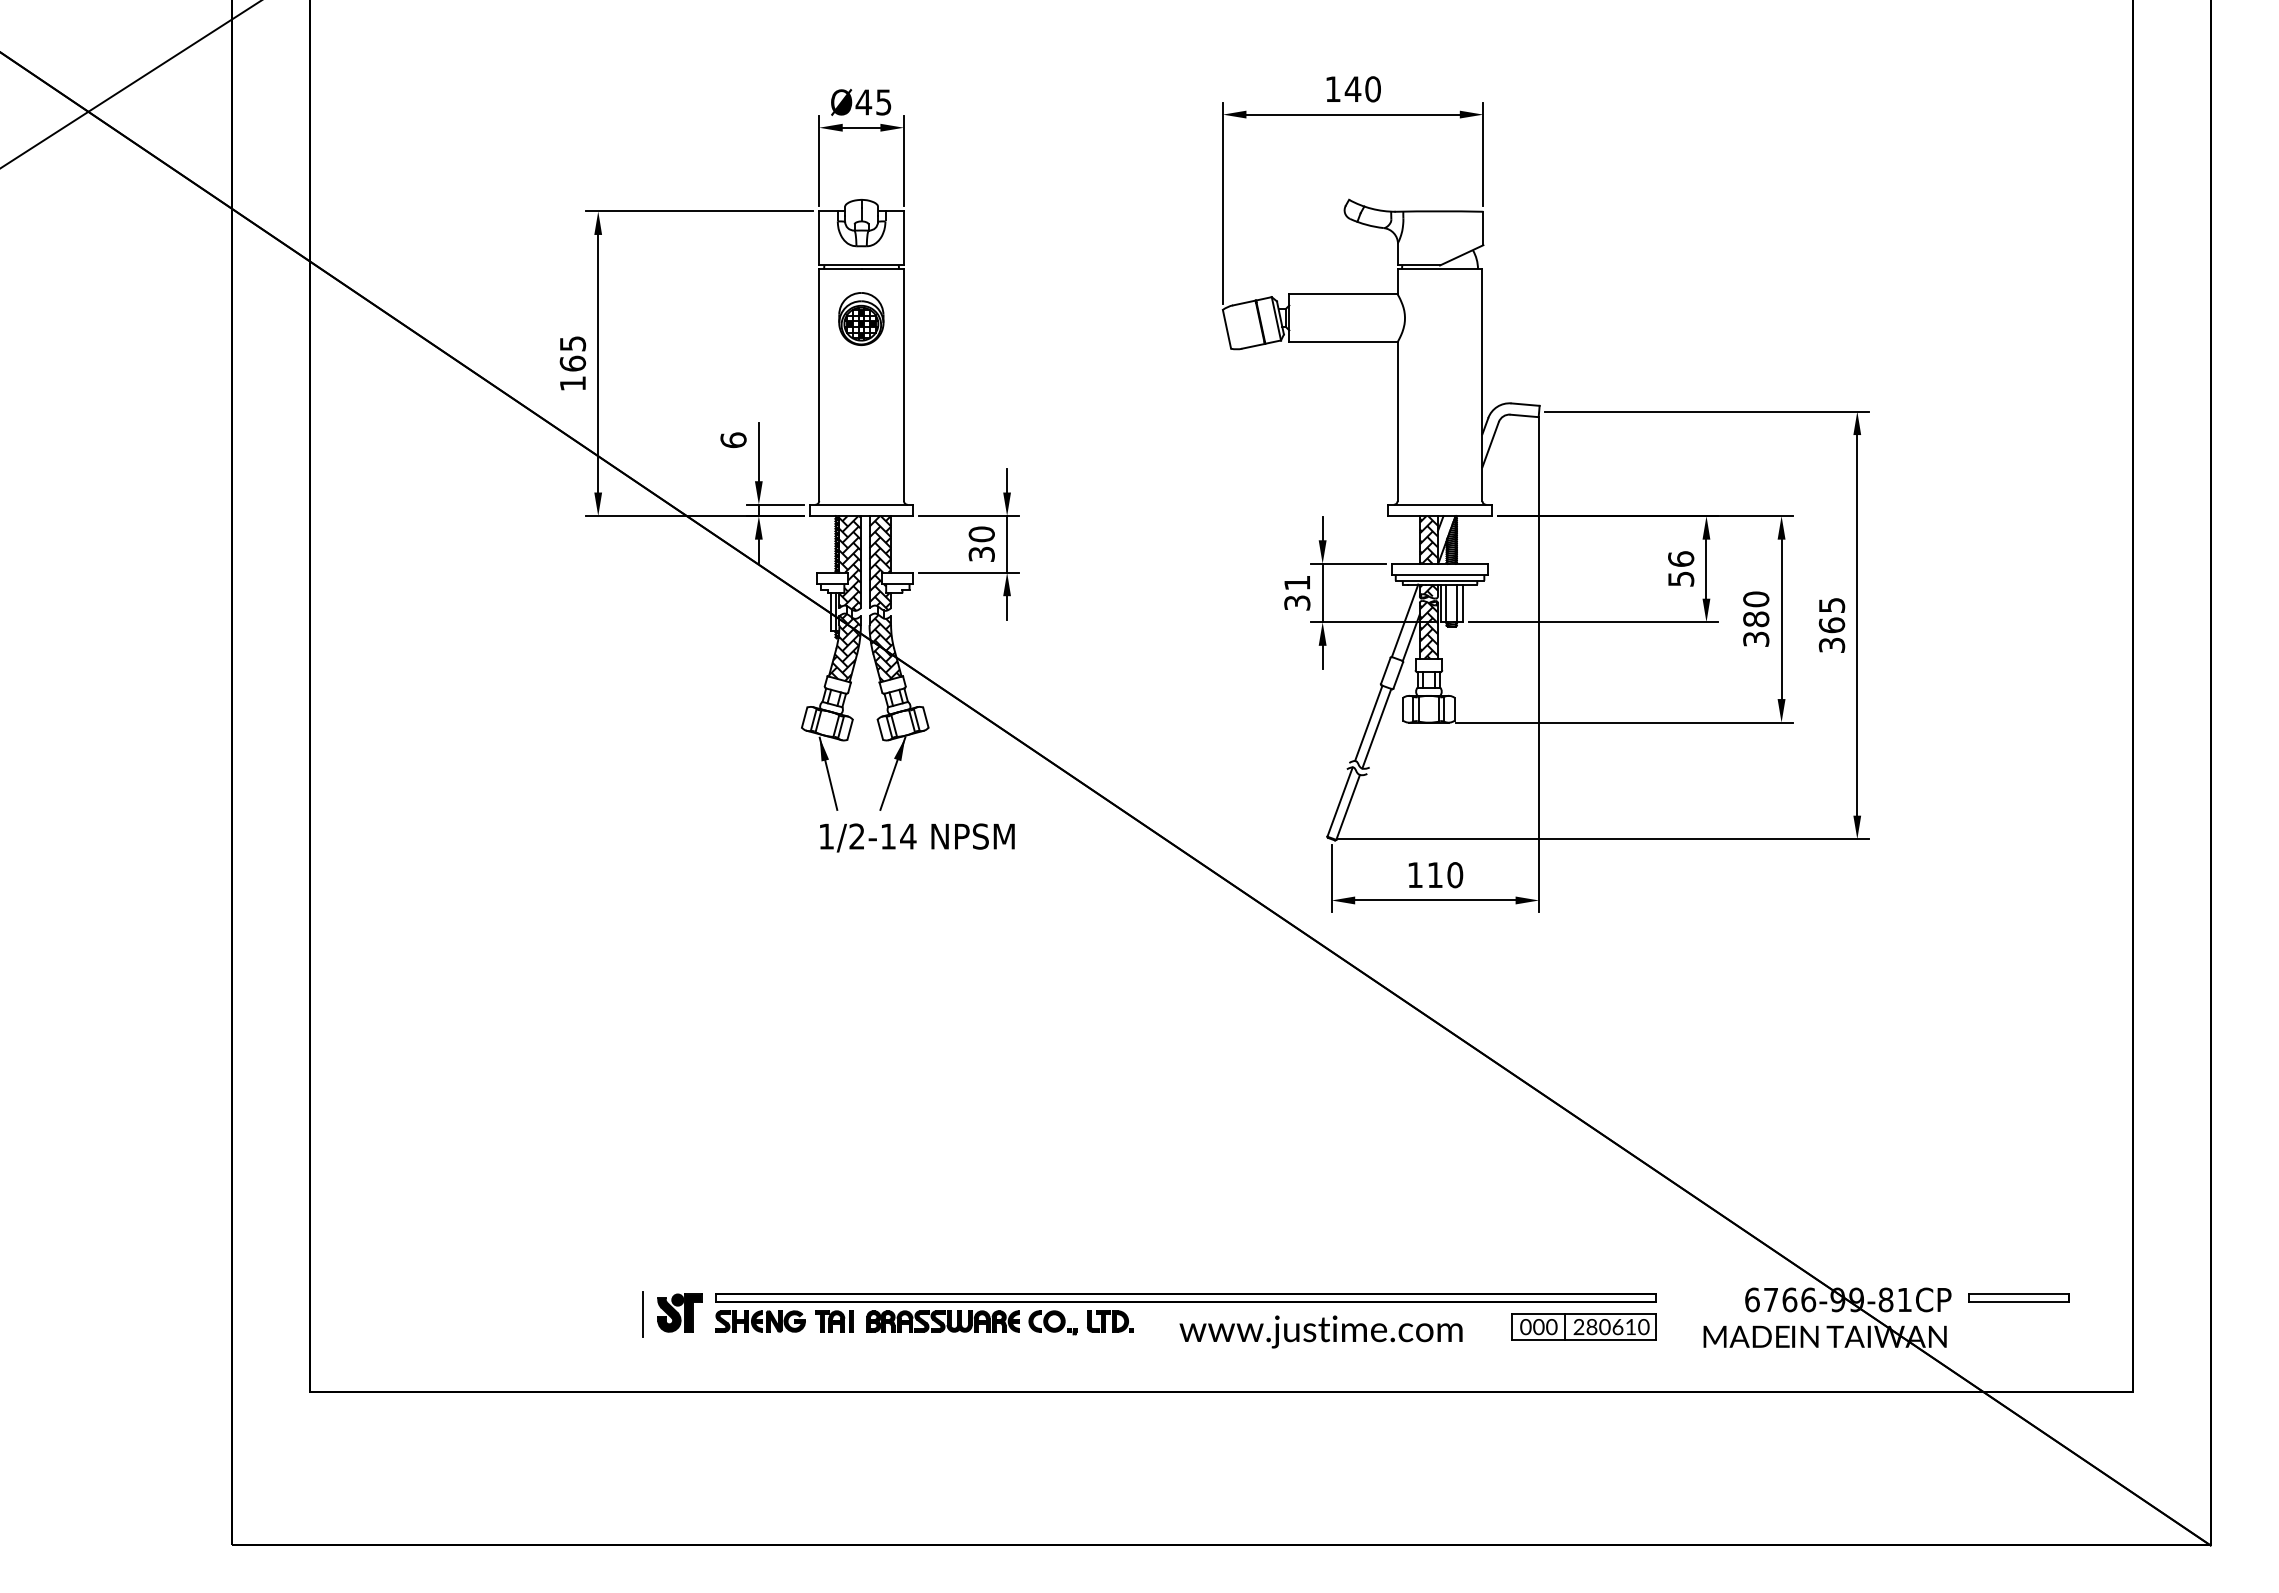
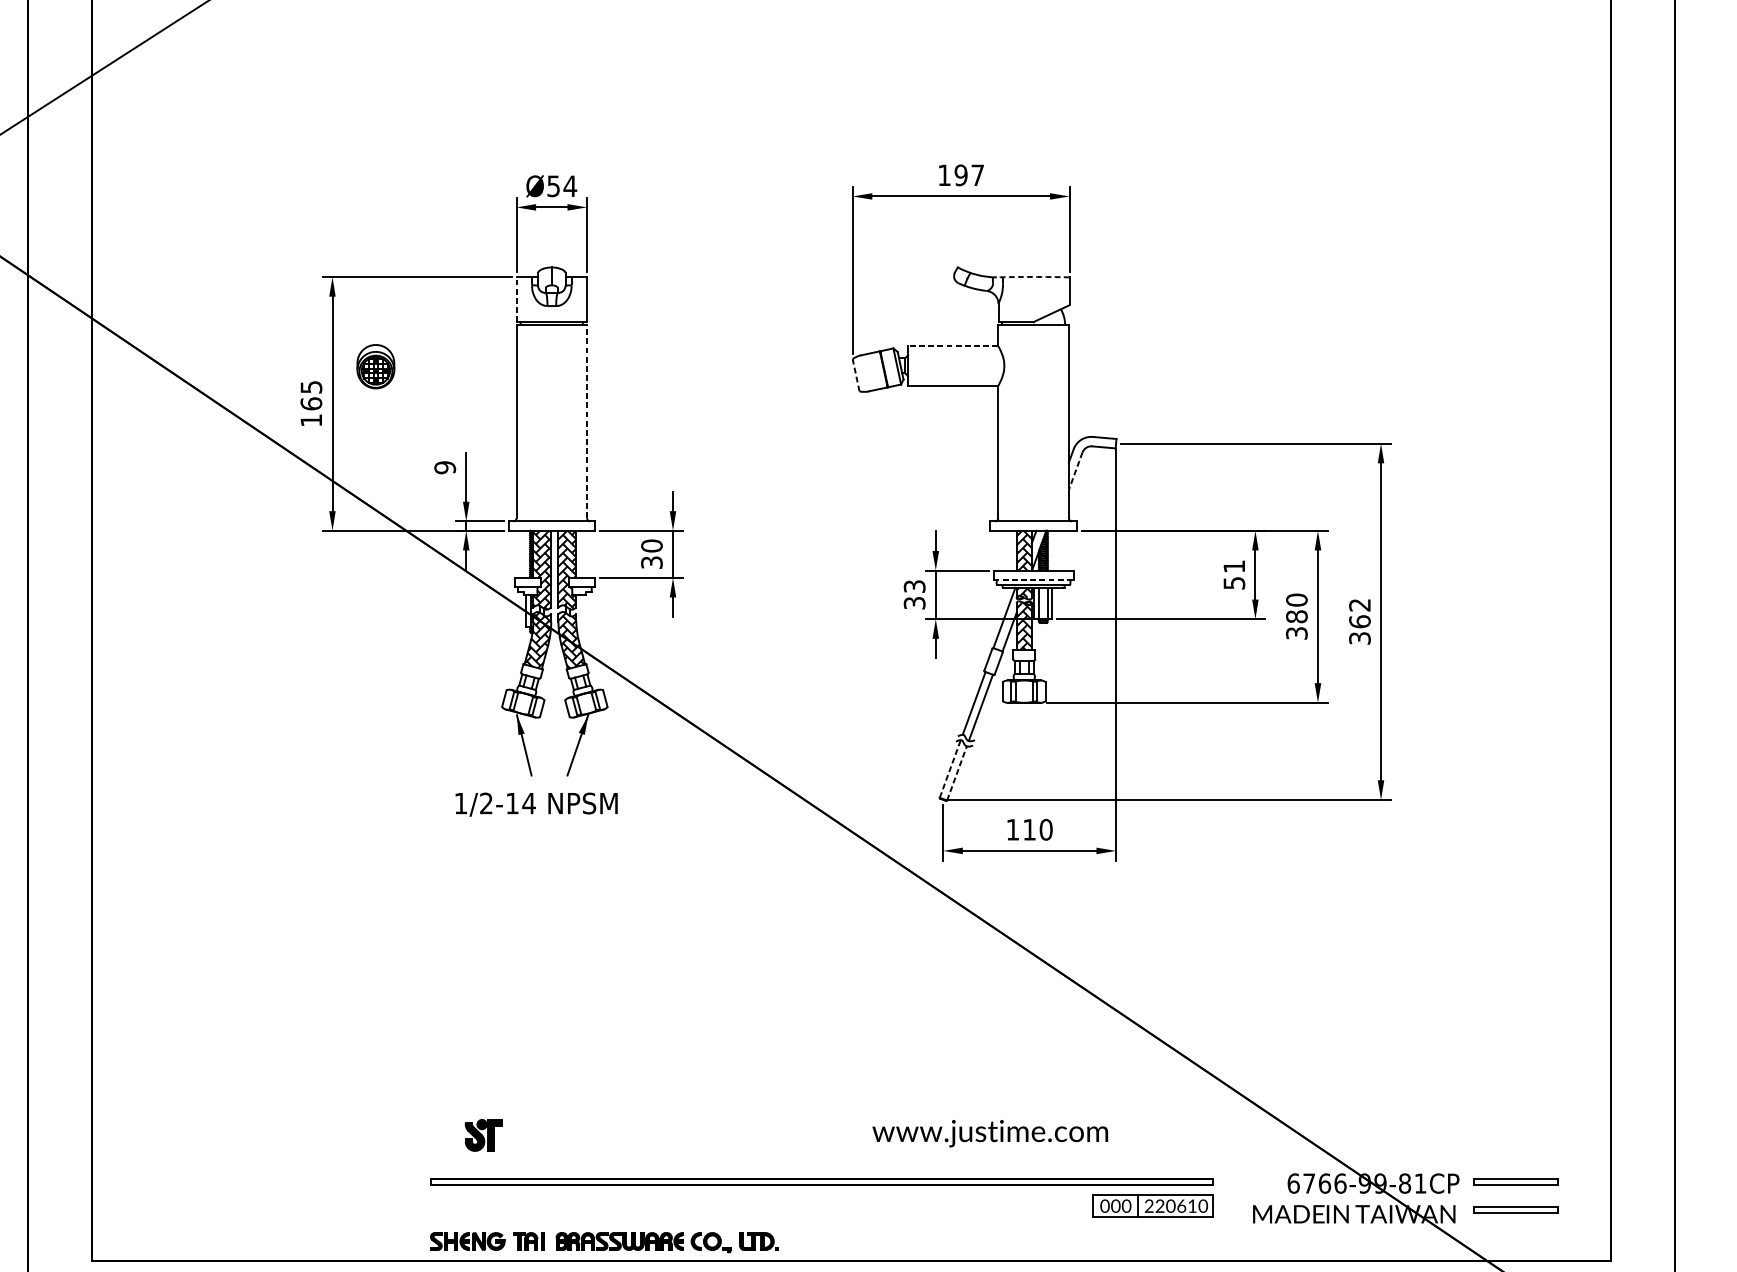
text: (1362, 89) -> (968, 175), 140 -> 197
text: (873, 102) -> (561, 186), Ø45 -> Ø54
arc: (1438, 211) -> (1032, 277), solid -> dashed
line: (819, 237) -> (516, 298), solid -> dashed
line: (1342, 294) -> (952, 346), solid -> dashed
part: (861, 318) -> (376, 366), moved
line: (1226, 329) -> (855, 375), solid -> dashed
line: (903, 385) -> (586, 422), solid -> dashed
text: (733, 440) -> (445, 467), 6 -> 9
line: (1490, 445) -> (1075, 472), solid -> dashed
text: (1681, 558) -> (1234, 566), 56 -> 51
line: (1440, 575) -> (1033, 580), solid -> dashed
text: (1297, 582) -> (914, 586), 31 -> 33
text: (1831, 605) -> (1359, 605), 365 -> 362
line: (1340, 802) -> (950, 769), solid -> dashed
line: (1348, 807) -> (957, 773), solid -> dashed
text: (917, 837) -> (536, 804), moved
part: (679, 1312) -> (483, 1134), moved
line: (642, 1313) -> (369, 1194), removed
part: (924, 1322) -> (604, 1242), moved
text: (1591, 1327) -> (1159, 1206), 280610 -> 220610
part: (2018, 1330) -> (1515, 1209), added
text: (1320, 1331) -> (989, 1133), moved

